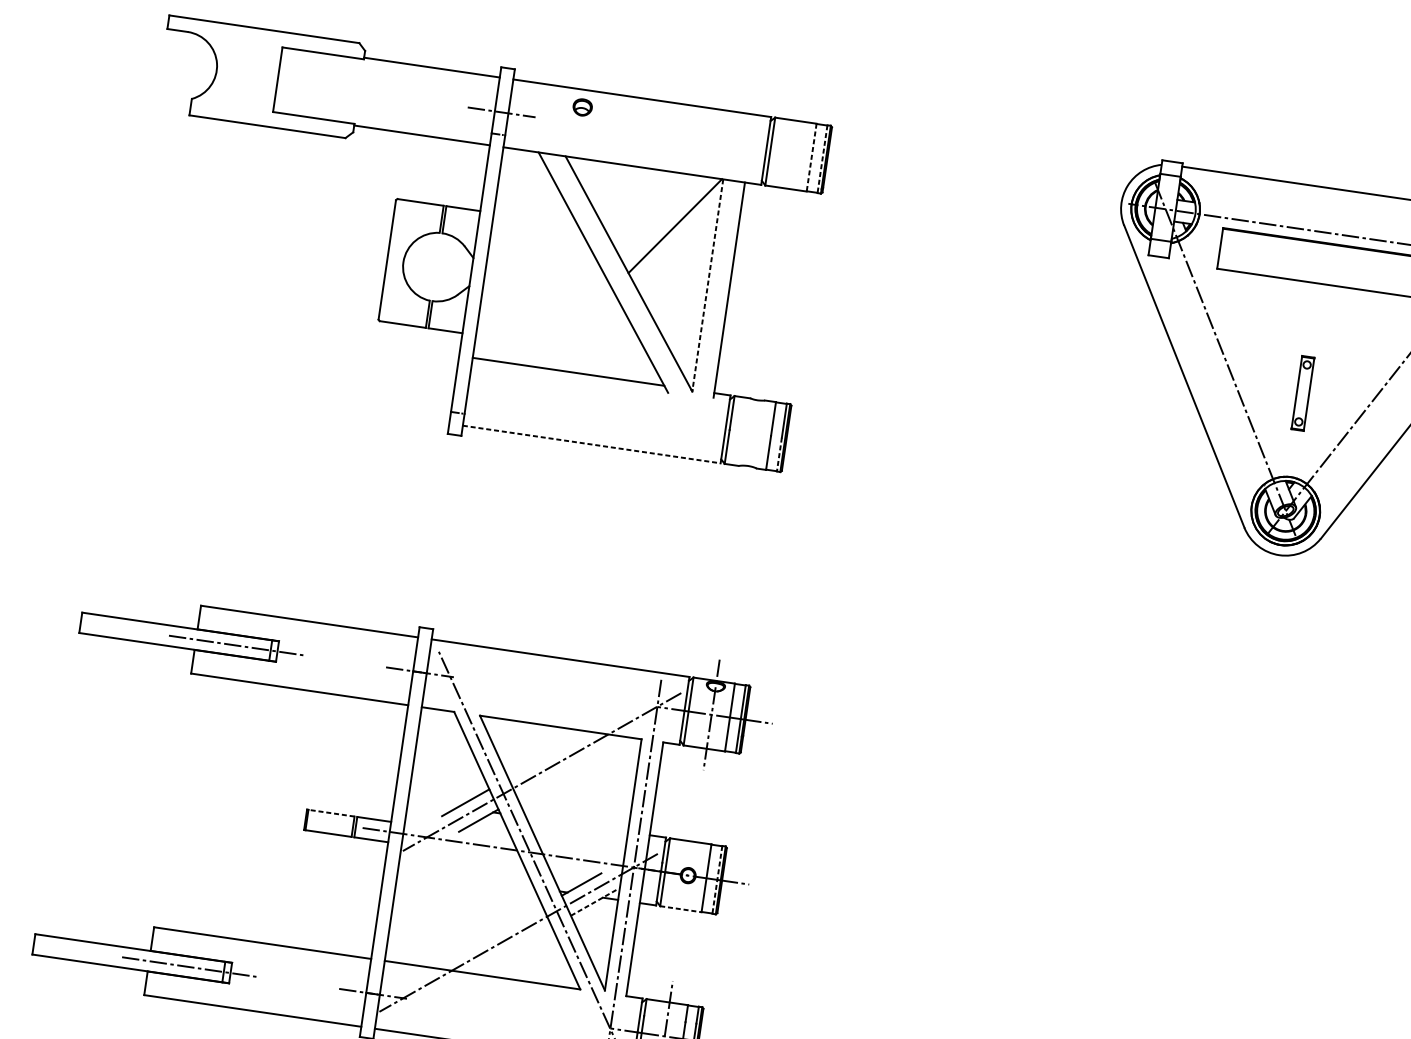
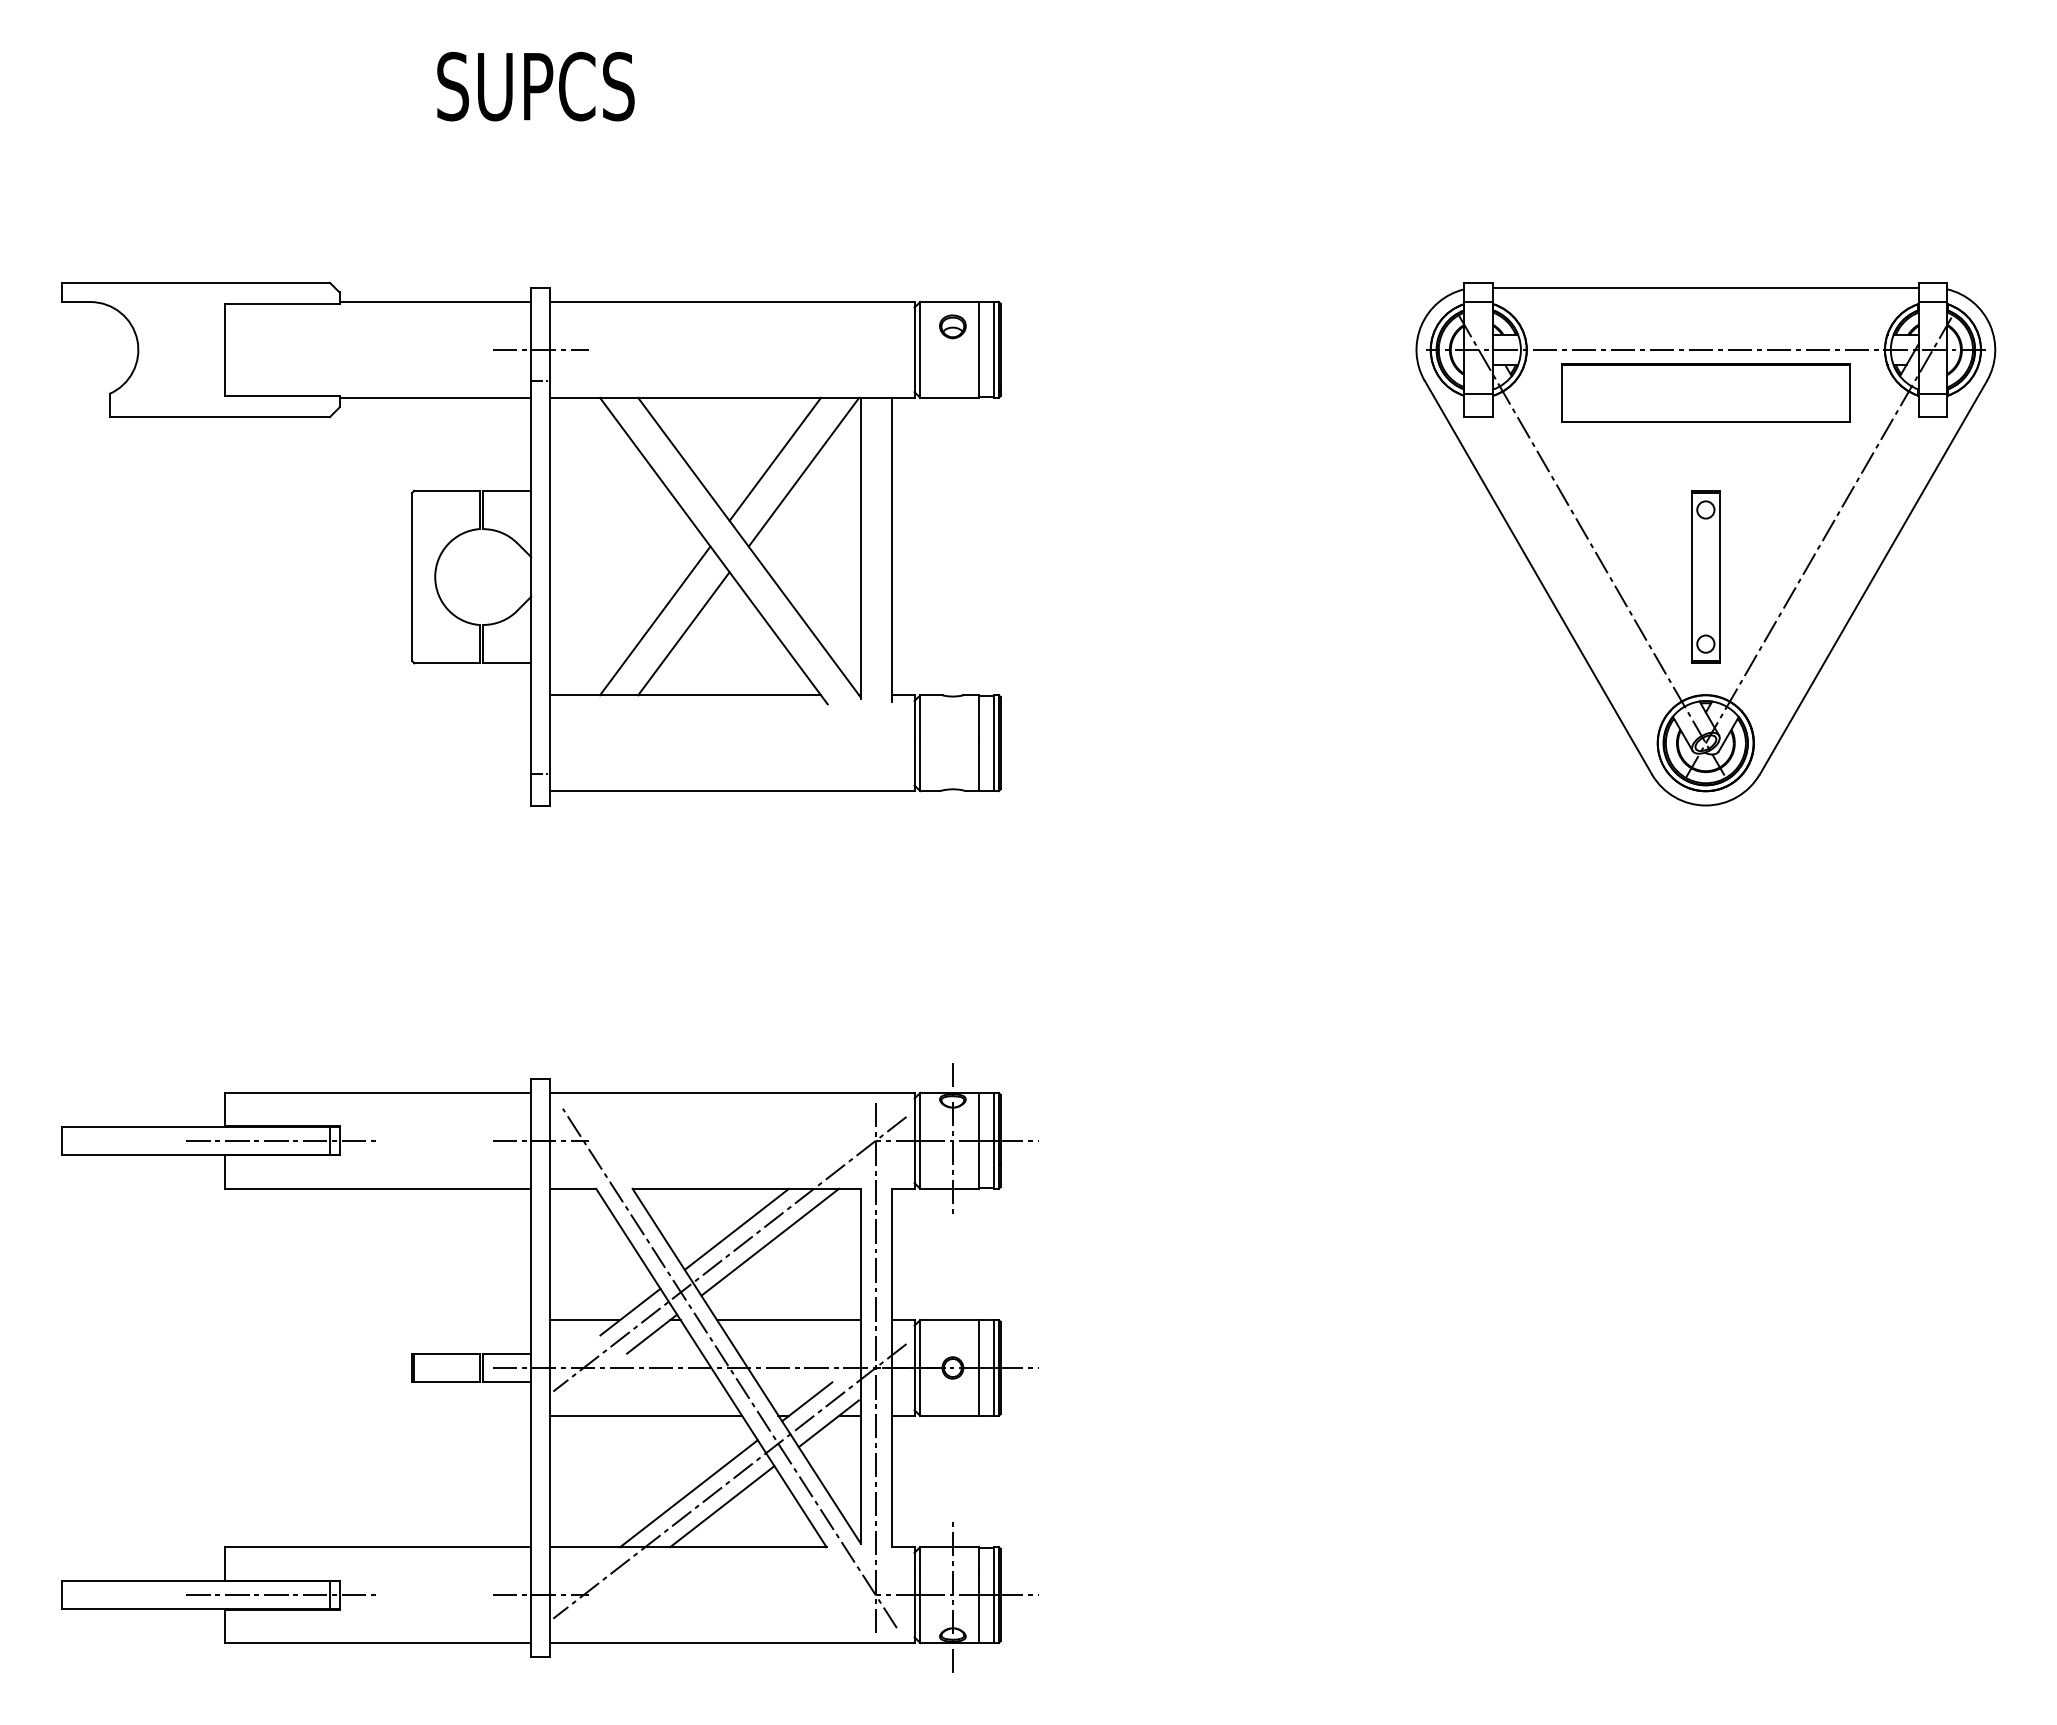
part: (582, 107) -> (952, 326), moved
line: (811, 157) -> (978, 349), dashed -> solid
line: (822, 158) -> (994, 349), dashed -> solid
line: (656, 213) -> (775, 458), added
line: (707, 285) -> (860, 548), dashed -> solid
line: (554, 315) -> (655, 620), added
line: (573, 327) -> (683, 633), added
part: (1302, 393) -> (1705, 576), size x1.67
line: (591, 444) -> (732, 791), dashed -> solid
line: (779, 454) -> (994, 767), dashed -> solid
line: (549, 754) -> (736, 1228), added
line: (572, 767) -> (770, 1241), added
line: (433, 803) -> (585, 1319), added
line: (331, 813) -> (446, 1353), dashed -> solid
line: (576, 824) -> (788, 1319), added
line: (466, 877) -> (646, 1415), added
line: (717, 880) -> (994, 1368), dashed -> solid
line: (595, 902) -> (829, 1423), dashed -> solid
line: (681, 909) -> (950, 1415), dashed -> solid
line: (488, 937) -> (688, 1493), added
line: (510, 949) -> (722, 1506), added

